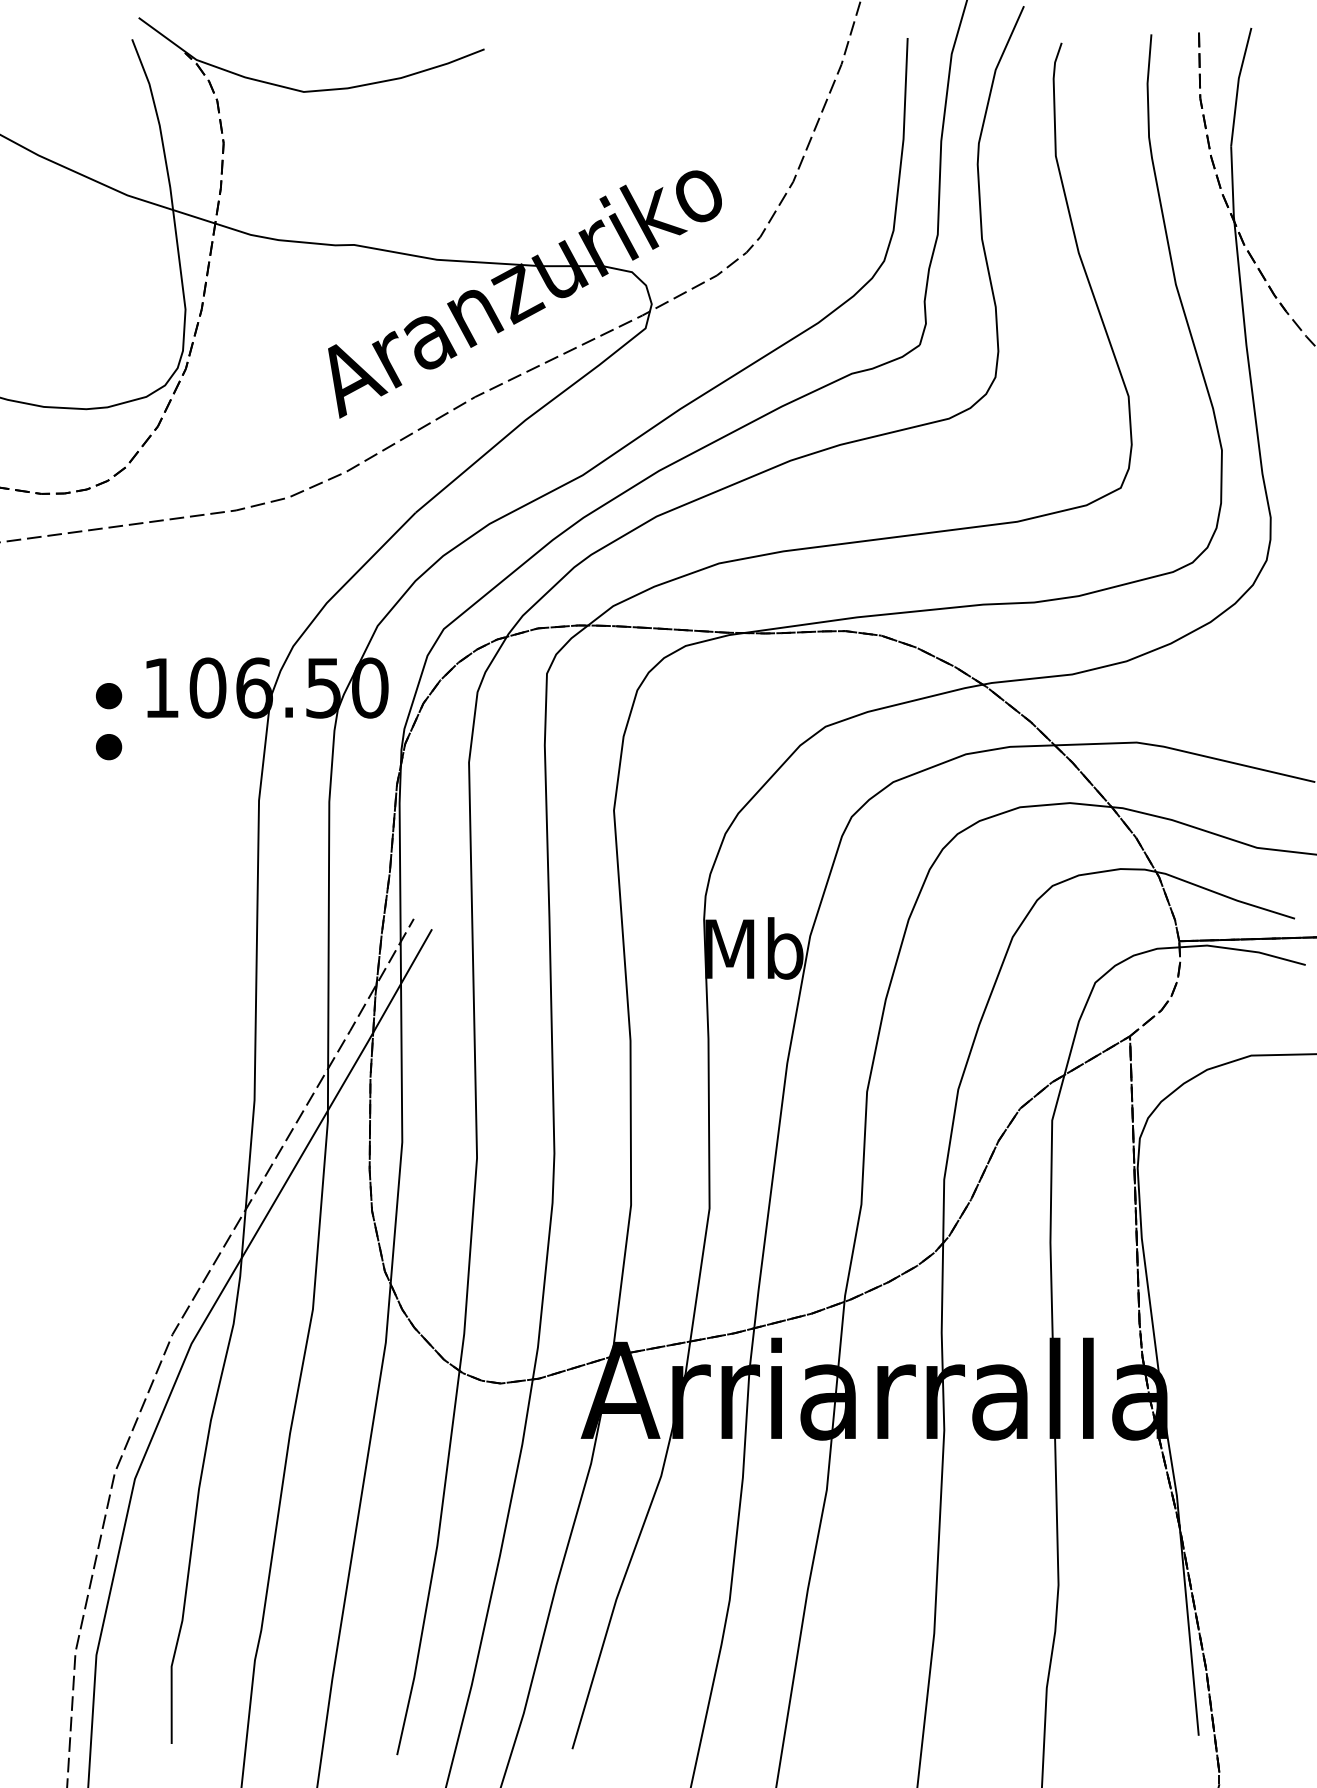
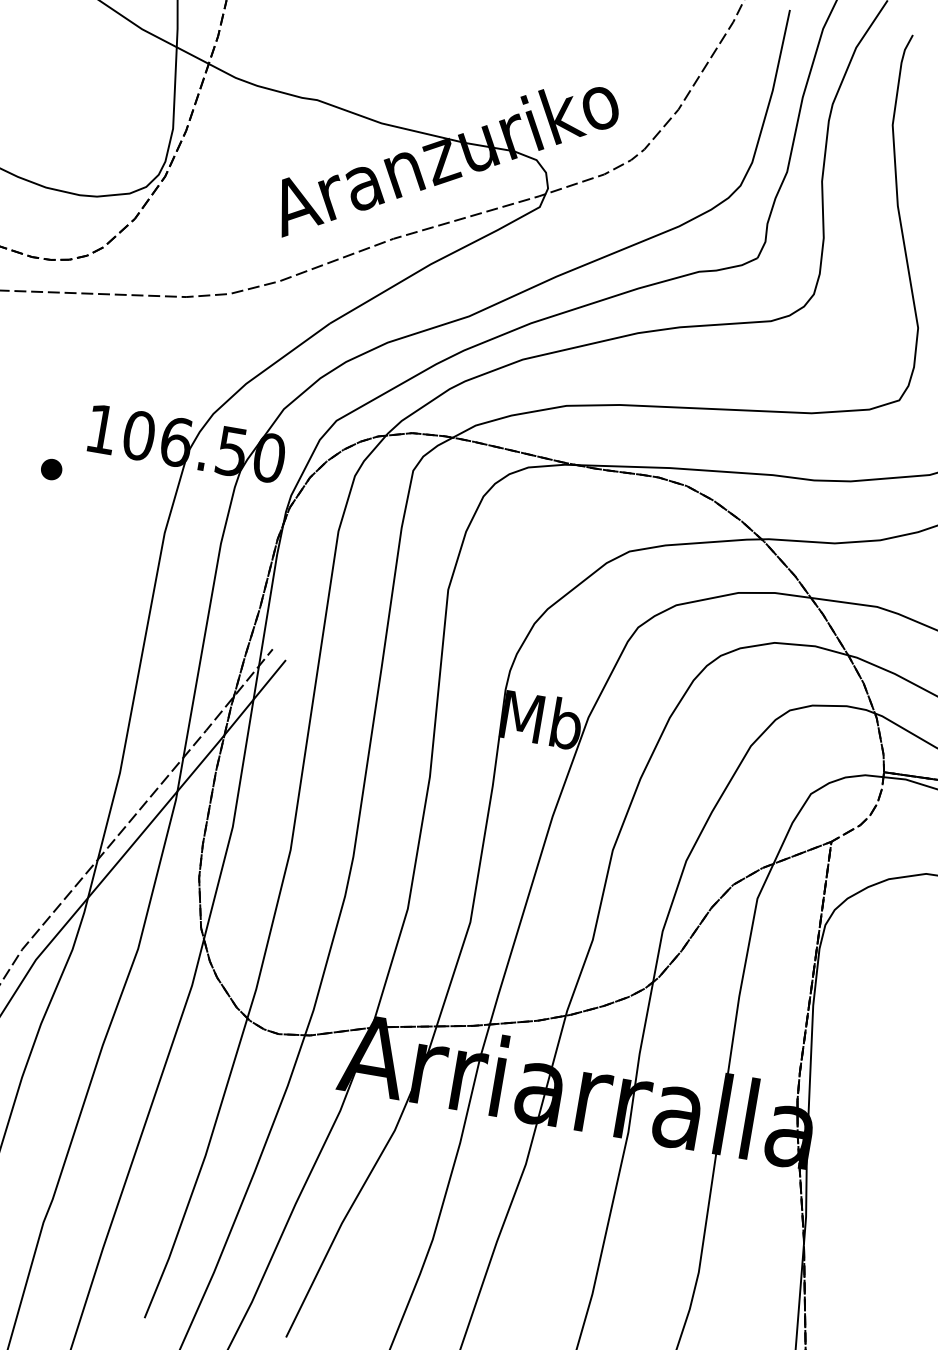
part: (109, 696) -> (58, 429), removed

